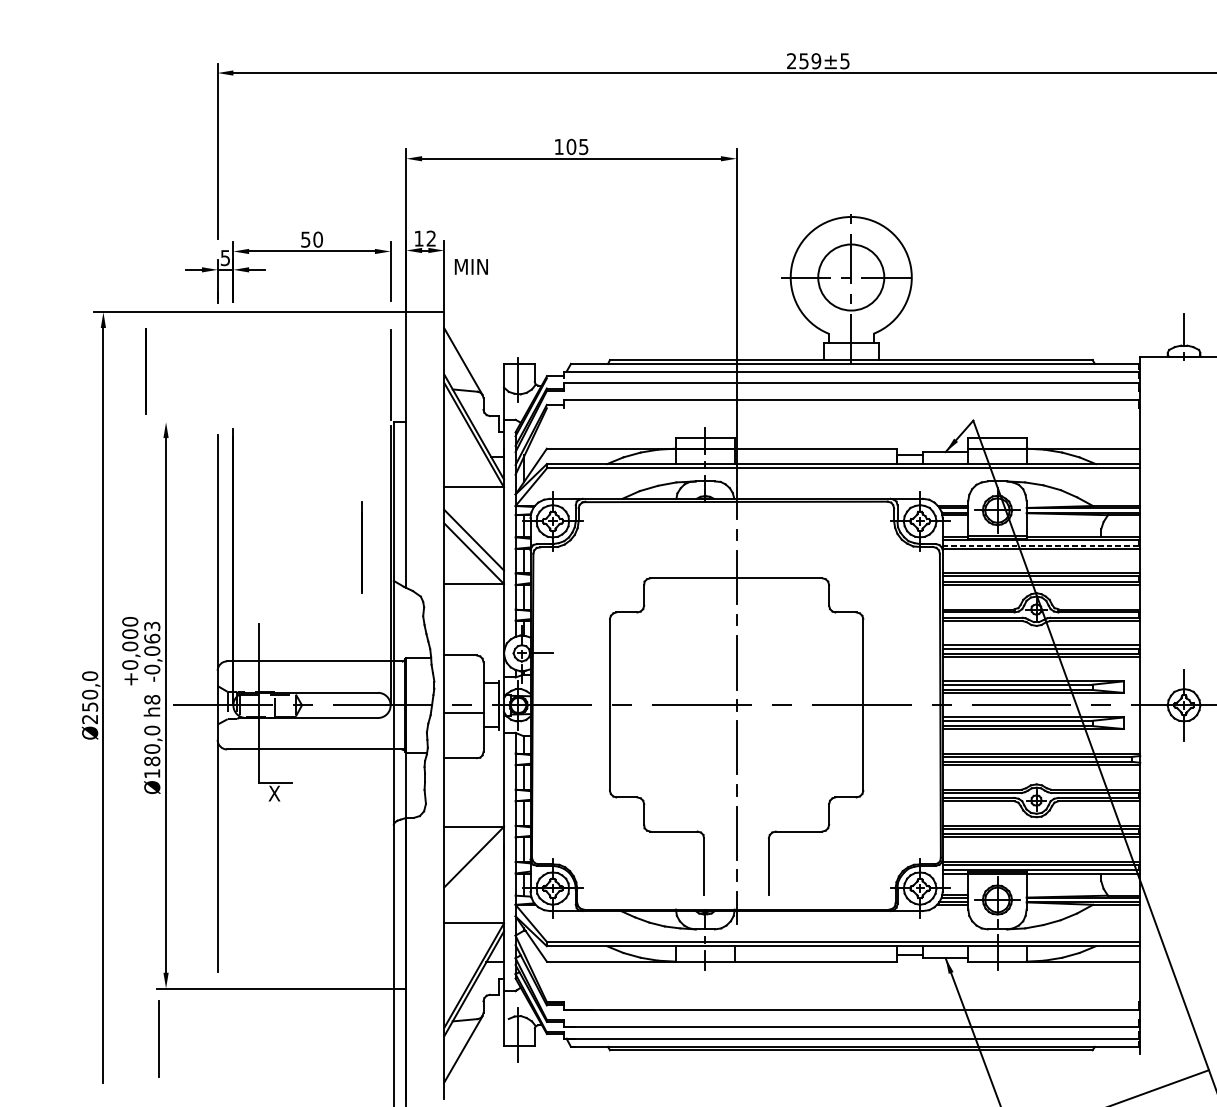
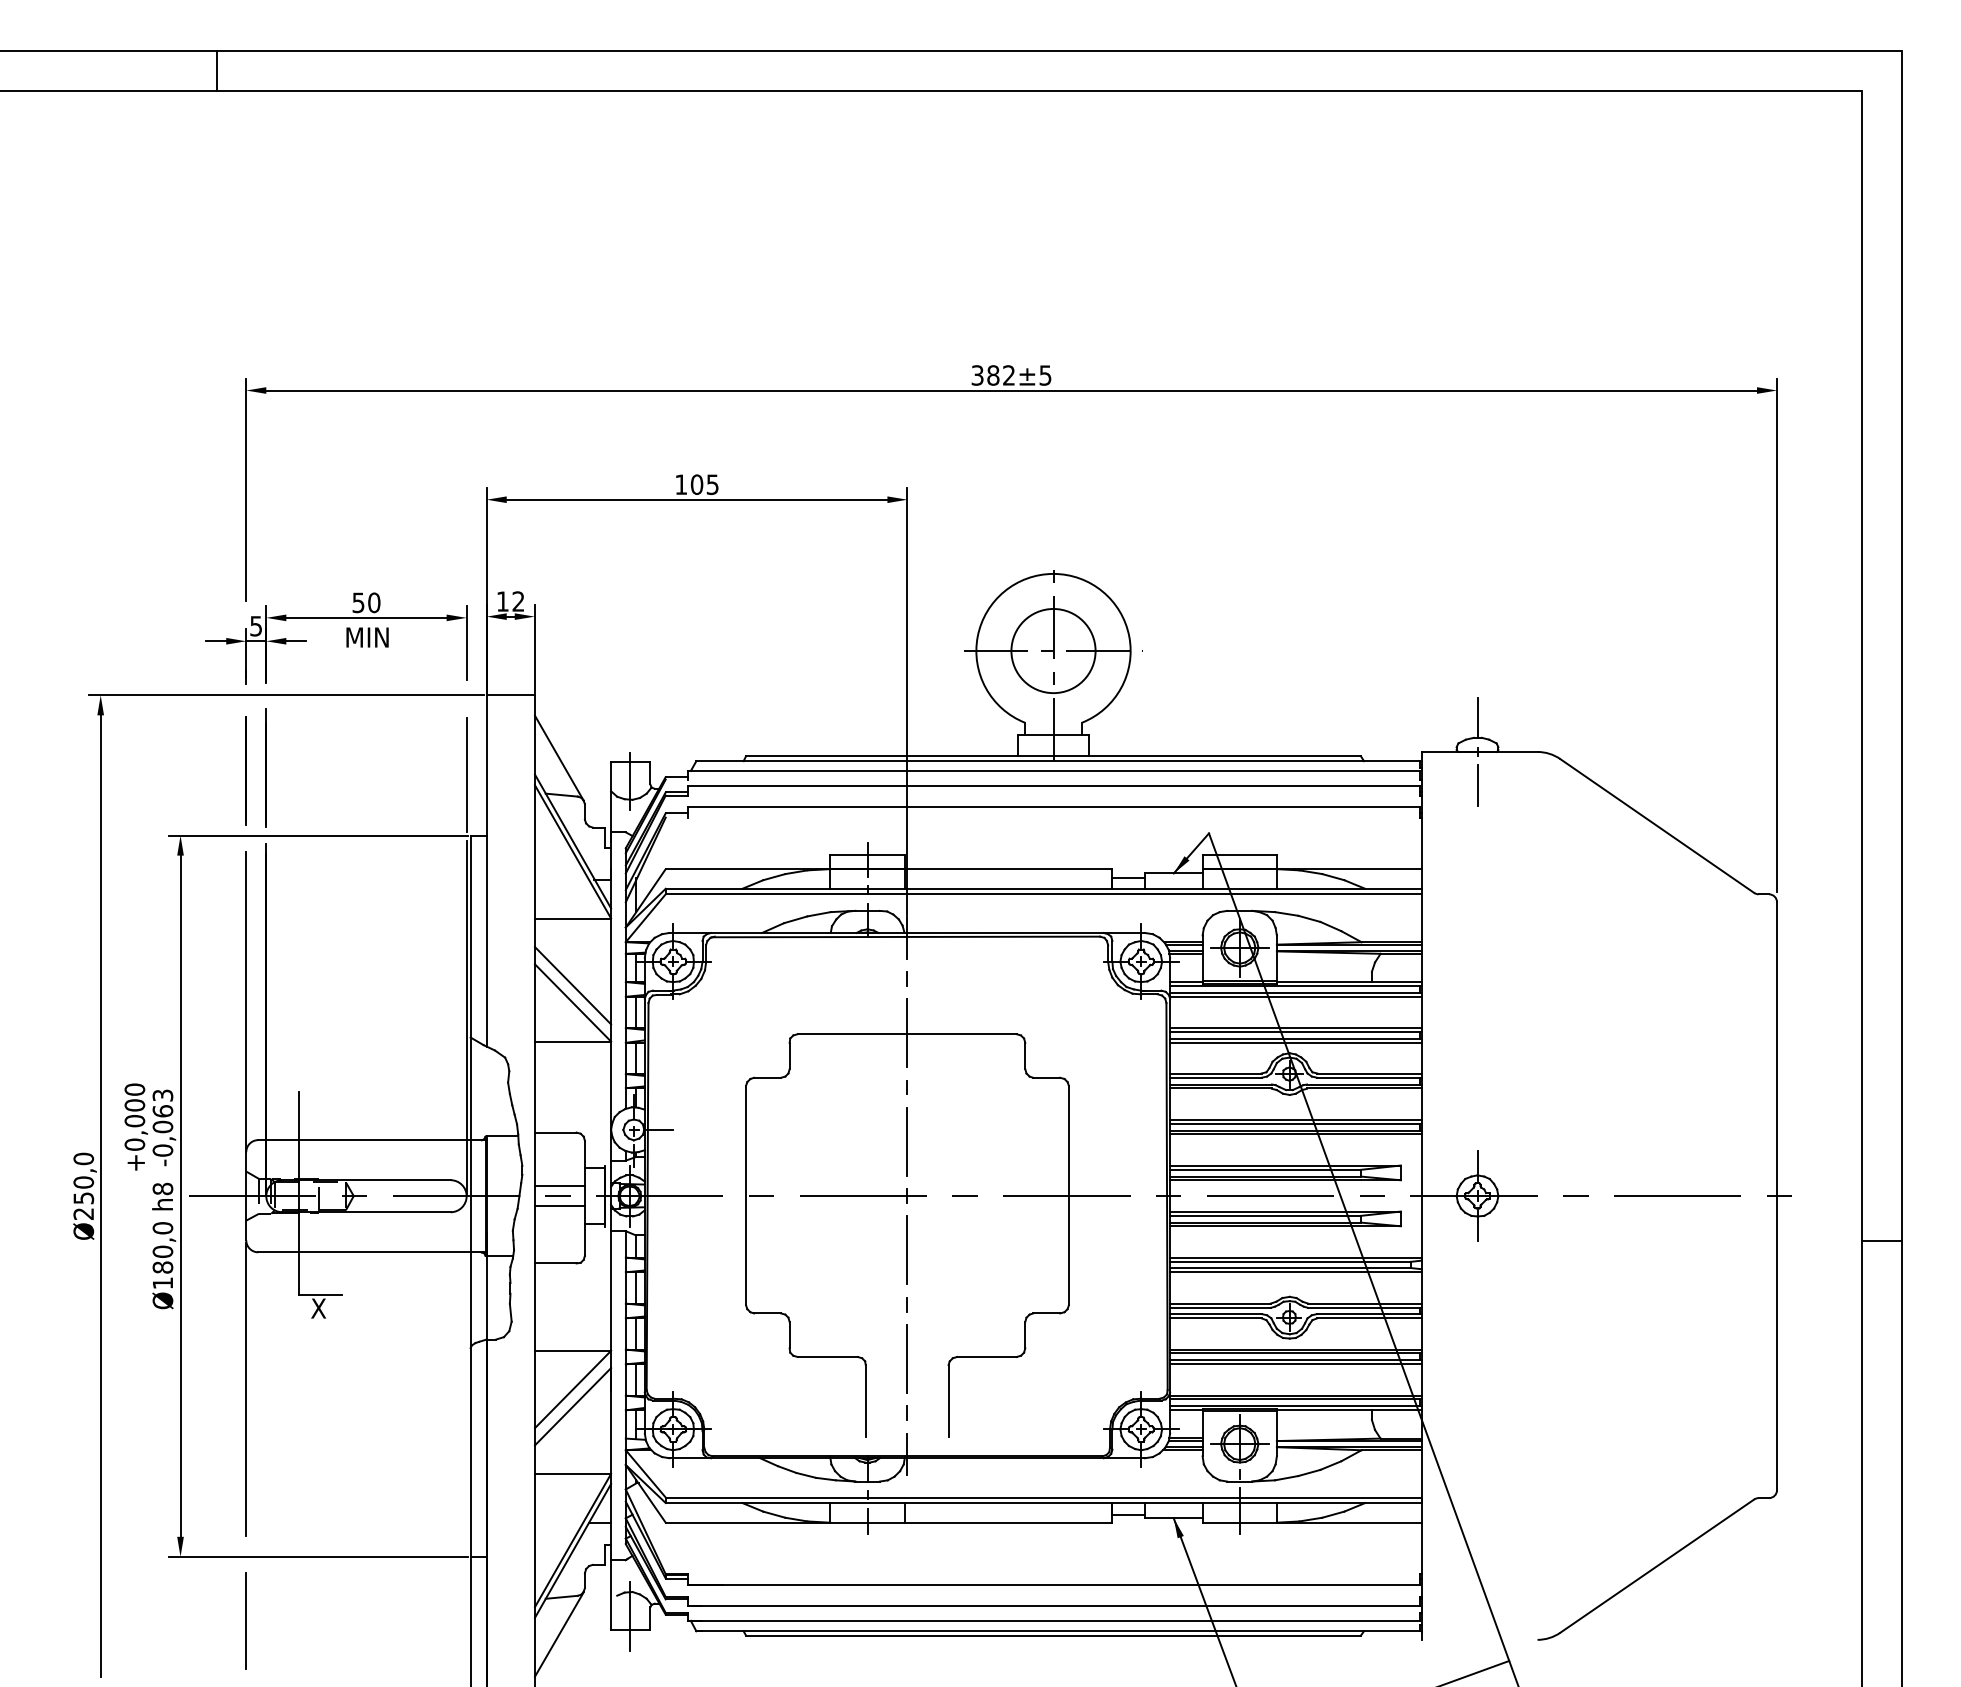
text: (804, 61) -> (993, 375), 259±5 -> 382±5
text: (471, 266) -> (367, 637), moved
line: (145, 371) -> (245, 770), moved
line: (1184, 383) -> (1477, 785), added
line: (274, 422) -> (318, 835), added
line: (1041, 545) -> (1295, 992), dashed -> solid
line: (361, 547) -> (265, 767), moved
line: (463, 697) -> (559, 1186), added
line: (473, 870) -> (572, 1406), added
line: (158, 1038) -> (245, 1620), moved

